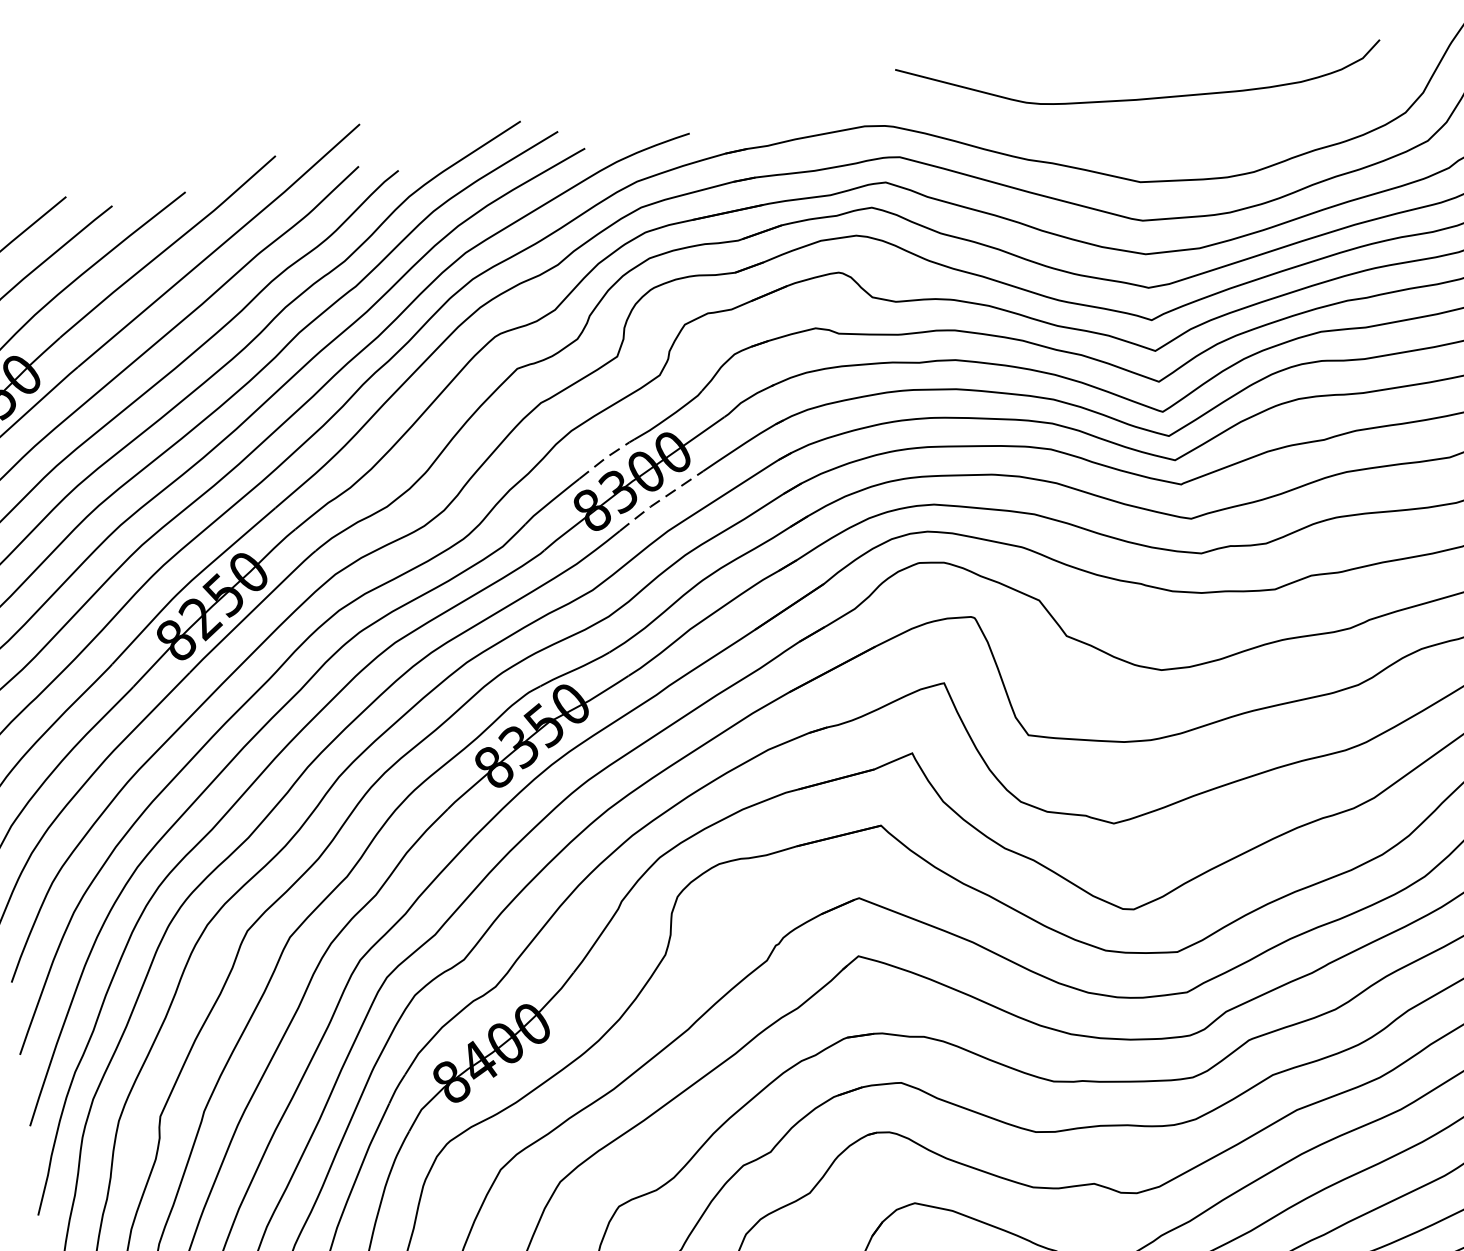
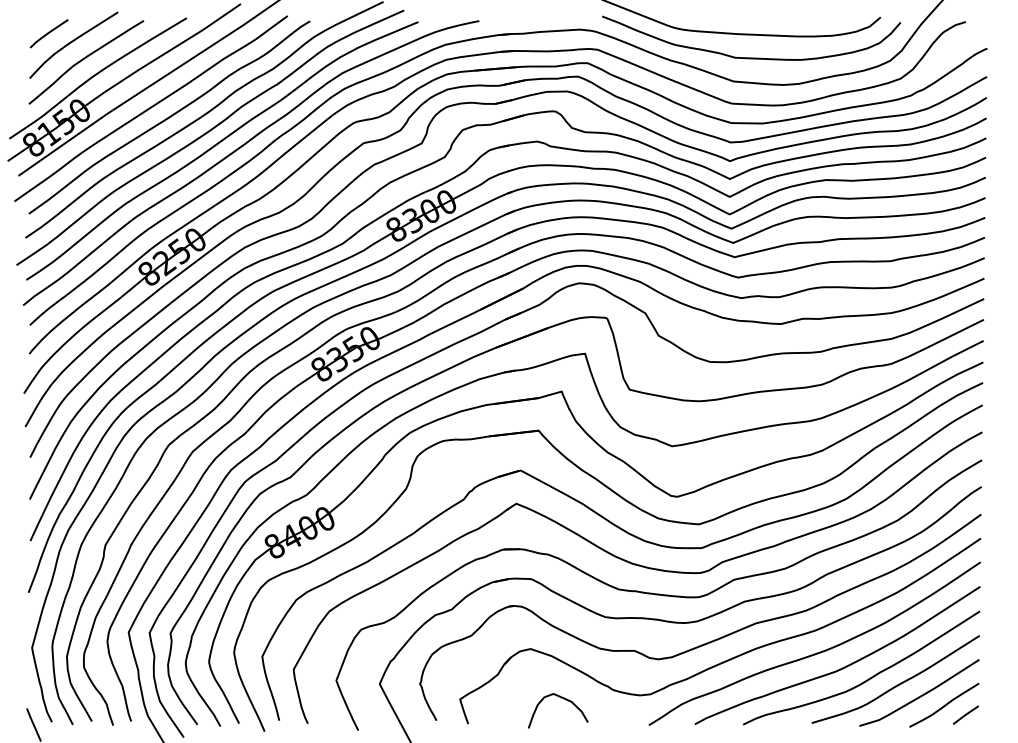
curve: (1166, 137) -> (751, 57), added
line: (606, 457) -> (408, 200), dashed -> solid
line: (659, 500) -> (435, 228), dashed -> solid

